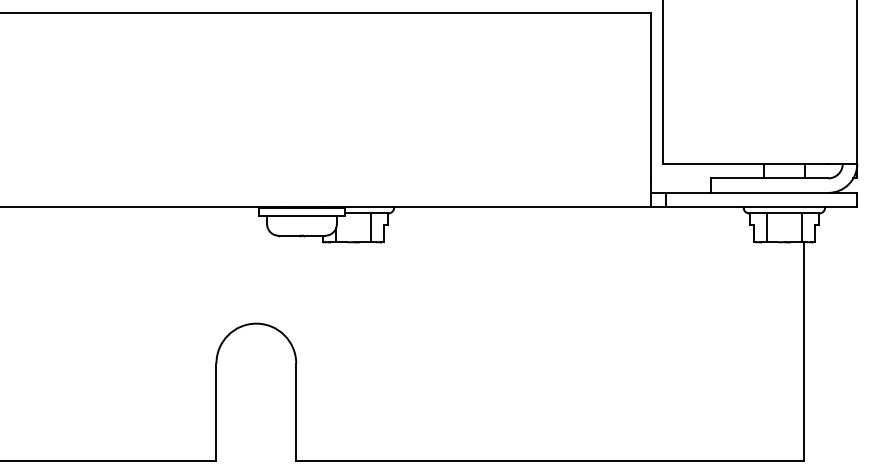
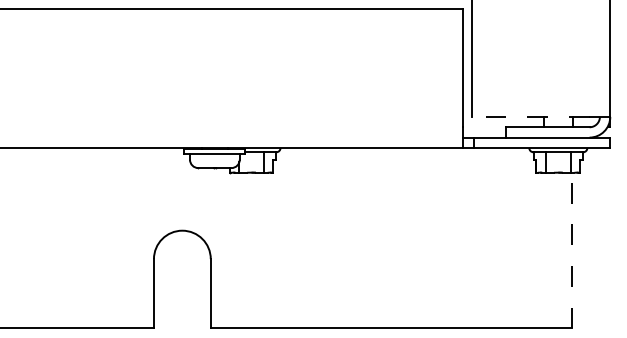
line: (745, 163) -> (530, 116), solid -> dashed
line: (804, 351) -> (572, 250), solid -> dashed

